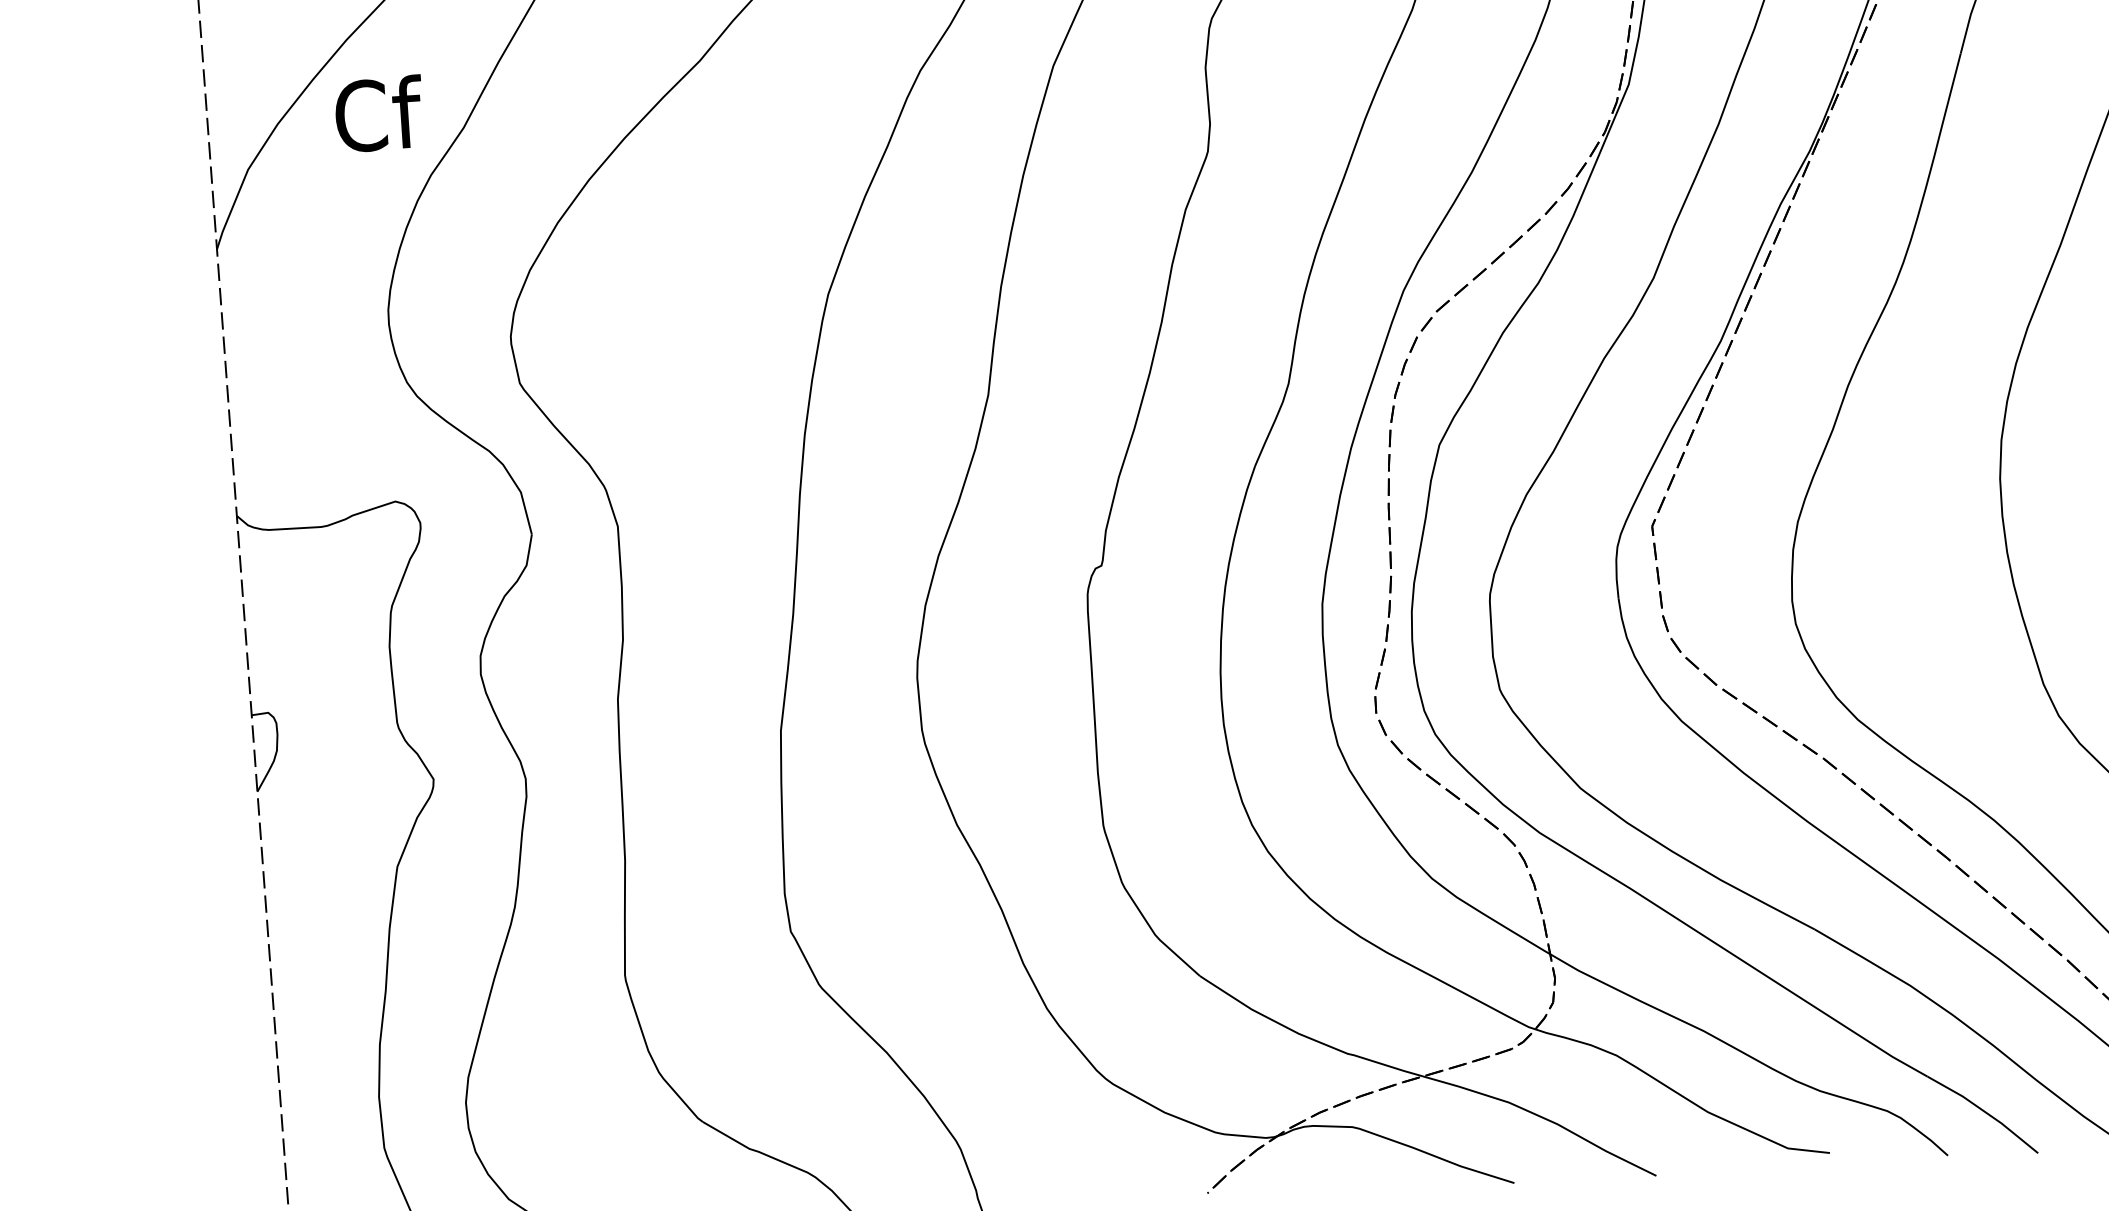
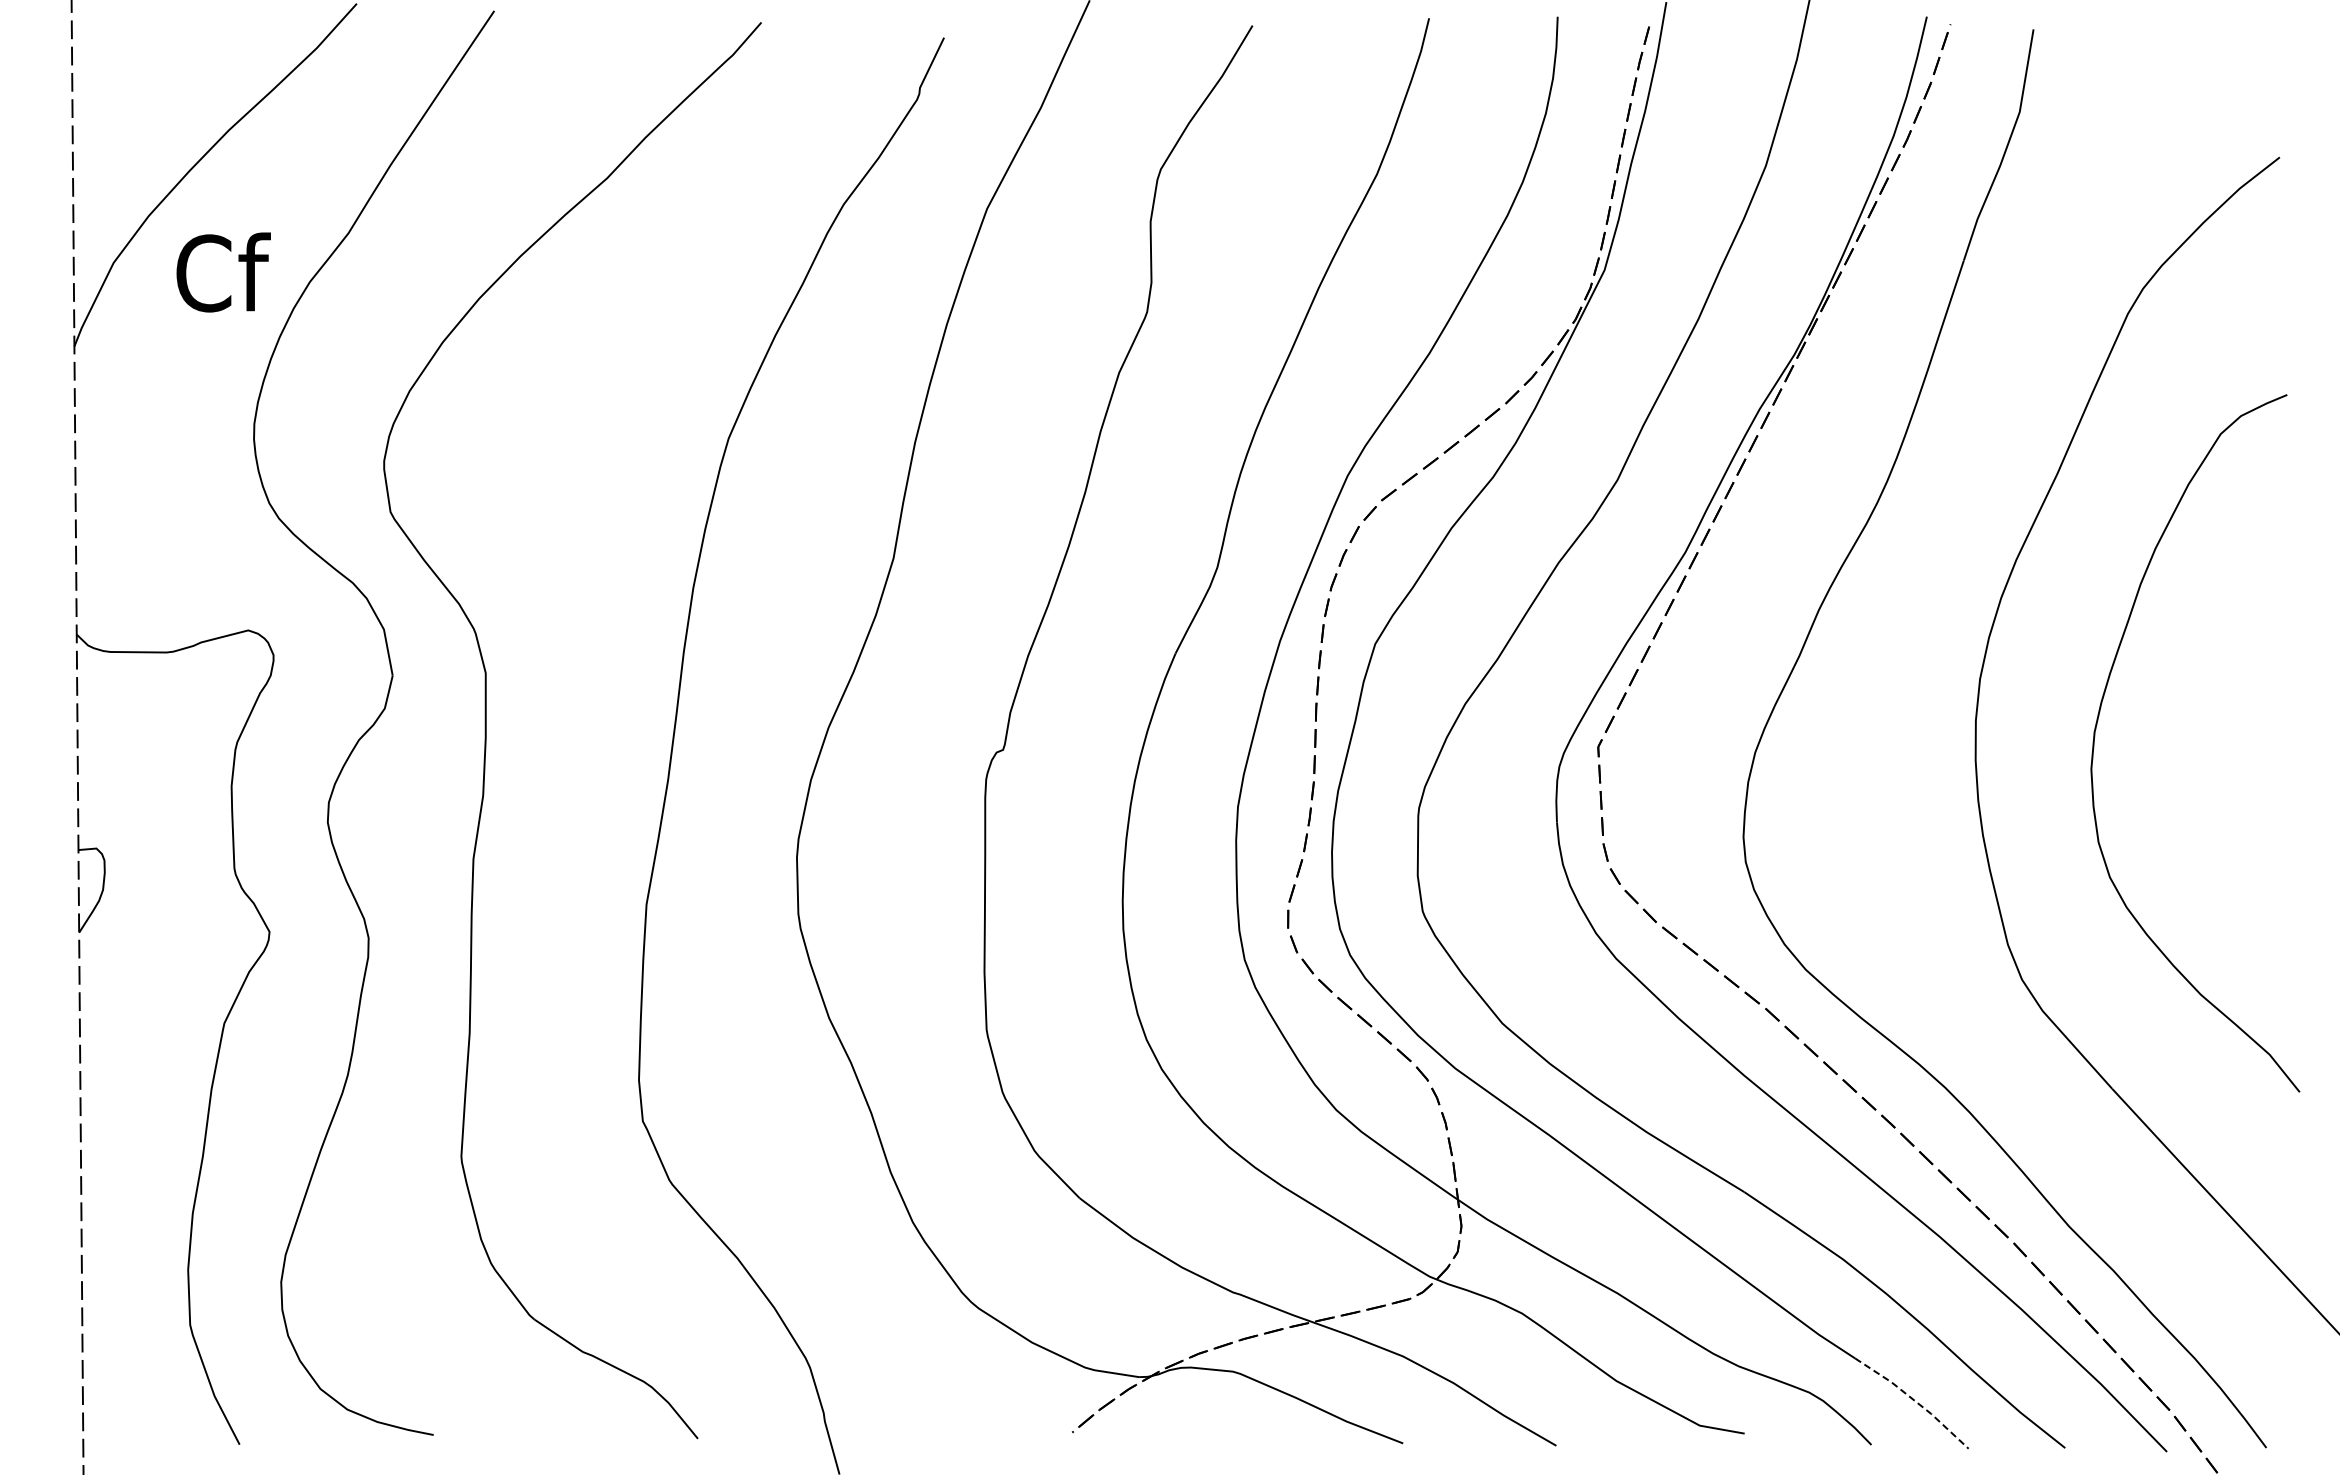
text: (379, 114) -> (223, 272), moved
line: (1985, 1111) -> (1914, 1400), solid -> dashed

